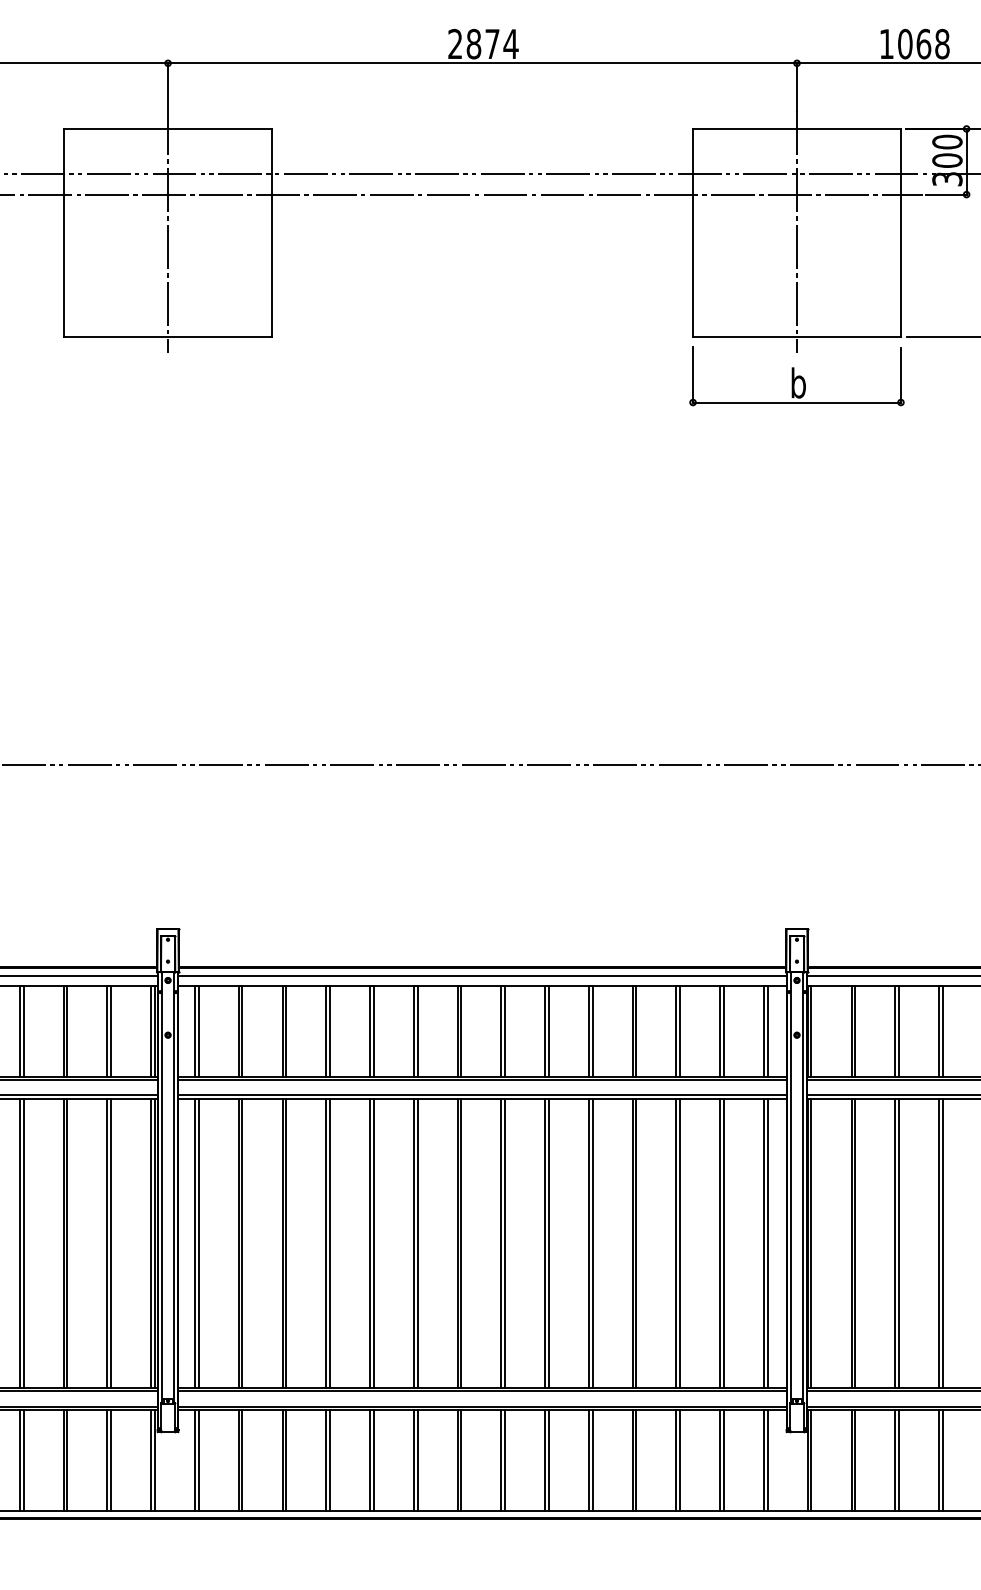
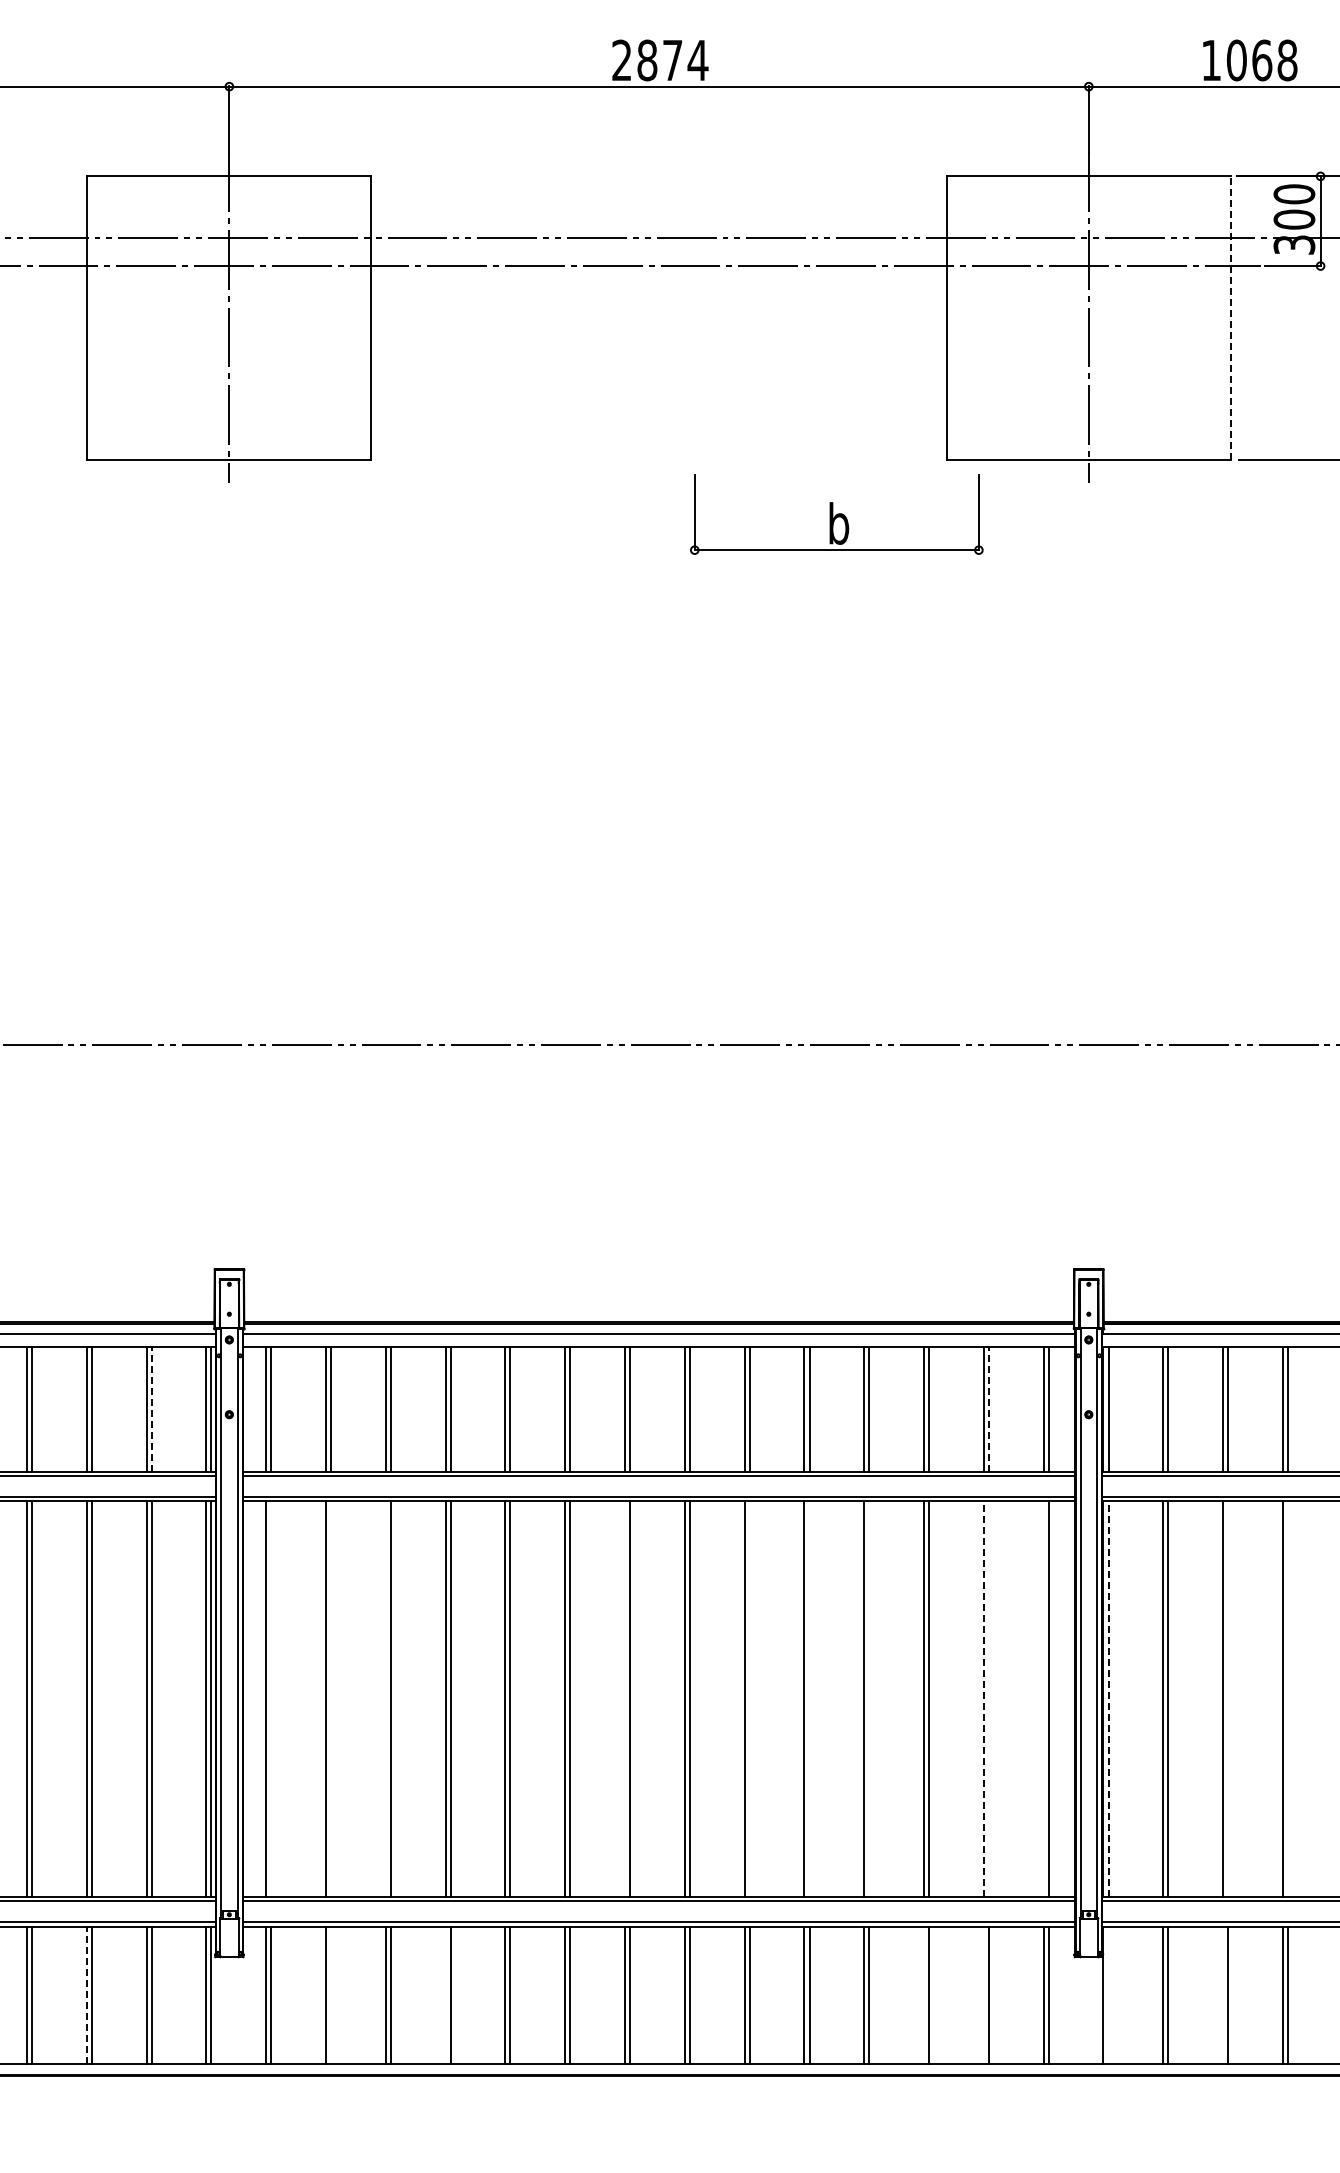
line: (900, 232) -> (1230, 317), solid -> dashed
part: (796, 376) -> (836, 514), moved
line: (111, 1030) -> (151, 1408), solid -> dashed
line: (723, 1030) -> (988, 1408), solid -> dashed
line: (198, 1242) -> (271, 1698), removed
line: (242, 1242) -> (331, 1698), removed
line: (282, 1242) -> (385, 1698), removed
line: (457, 1242) -> (625, 1698), removed
line: (548, 1242) -> (749, 1698), removed
line: (592, 1242) -> (809, 1698), removed
line: (636, 1242) -> (869, 1698), removed
line: (723, 1242) -> (988, 1698), removed
line: (763, 1242) -> (1043, 1698), removed
line: (899, 1242) -> (1228, 1698), removed
line: (942, 1242) -> (1287, 1698), removed
line: (719, 1243) -> (983, 1699), solid -> dashed
line: (811, 1243) -> (1108, 1699), solid -> dashed
line: (63, 1460) -> (86, 1995), solid -> dashed
line: (242, 1460) -> (331, 1995), removed
line: (326, 1460) -> (445, 1995), removed
line: (676, 1460) -> (924, 1995), removed
line: (719, 1460) -> (983, 1995), removed
line: (811, 1460) -> (1108, 1995), removed
line: (895, 1460) -> (1223, 1995), removed

